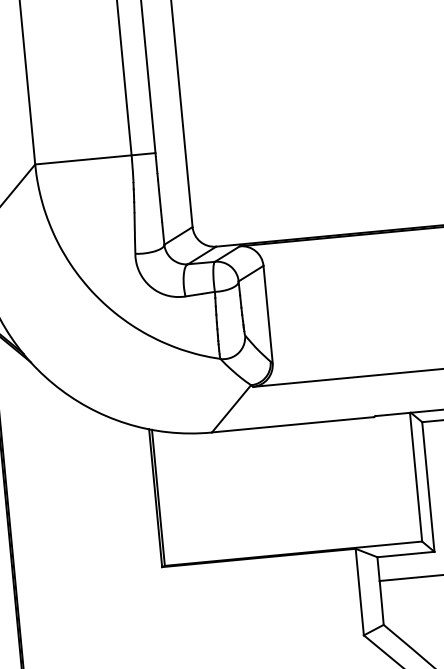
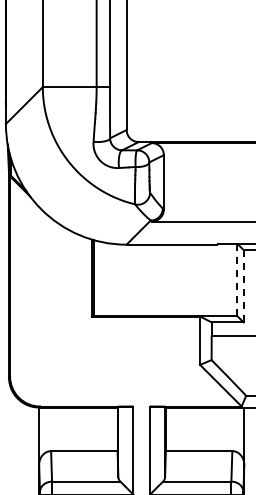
line: (416, 477) -> (237, 280), solid -> dashed
line: (428, 487) -> (243, 286), solid -> dashed

